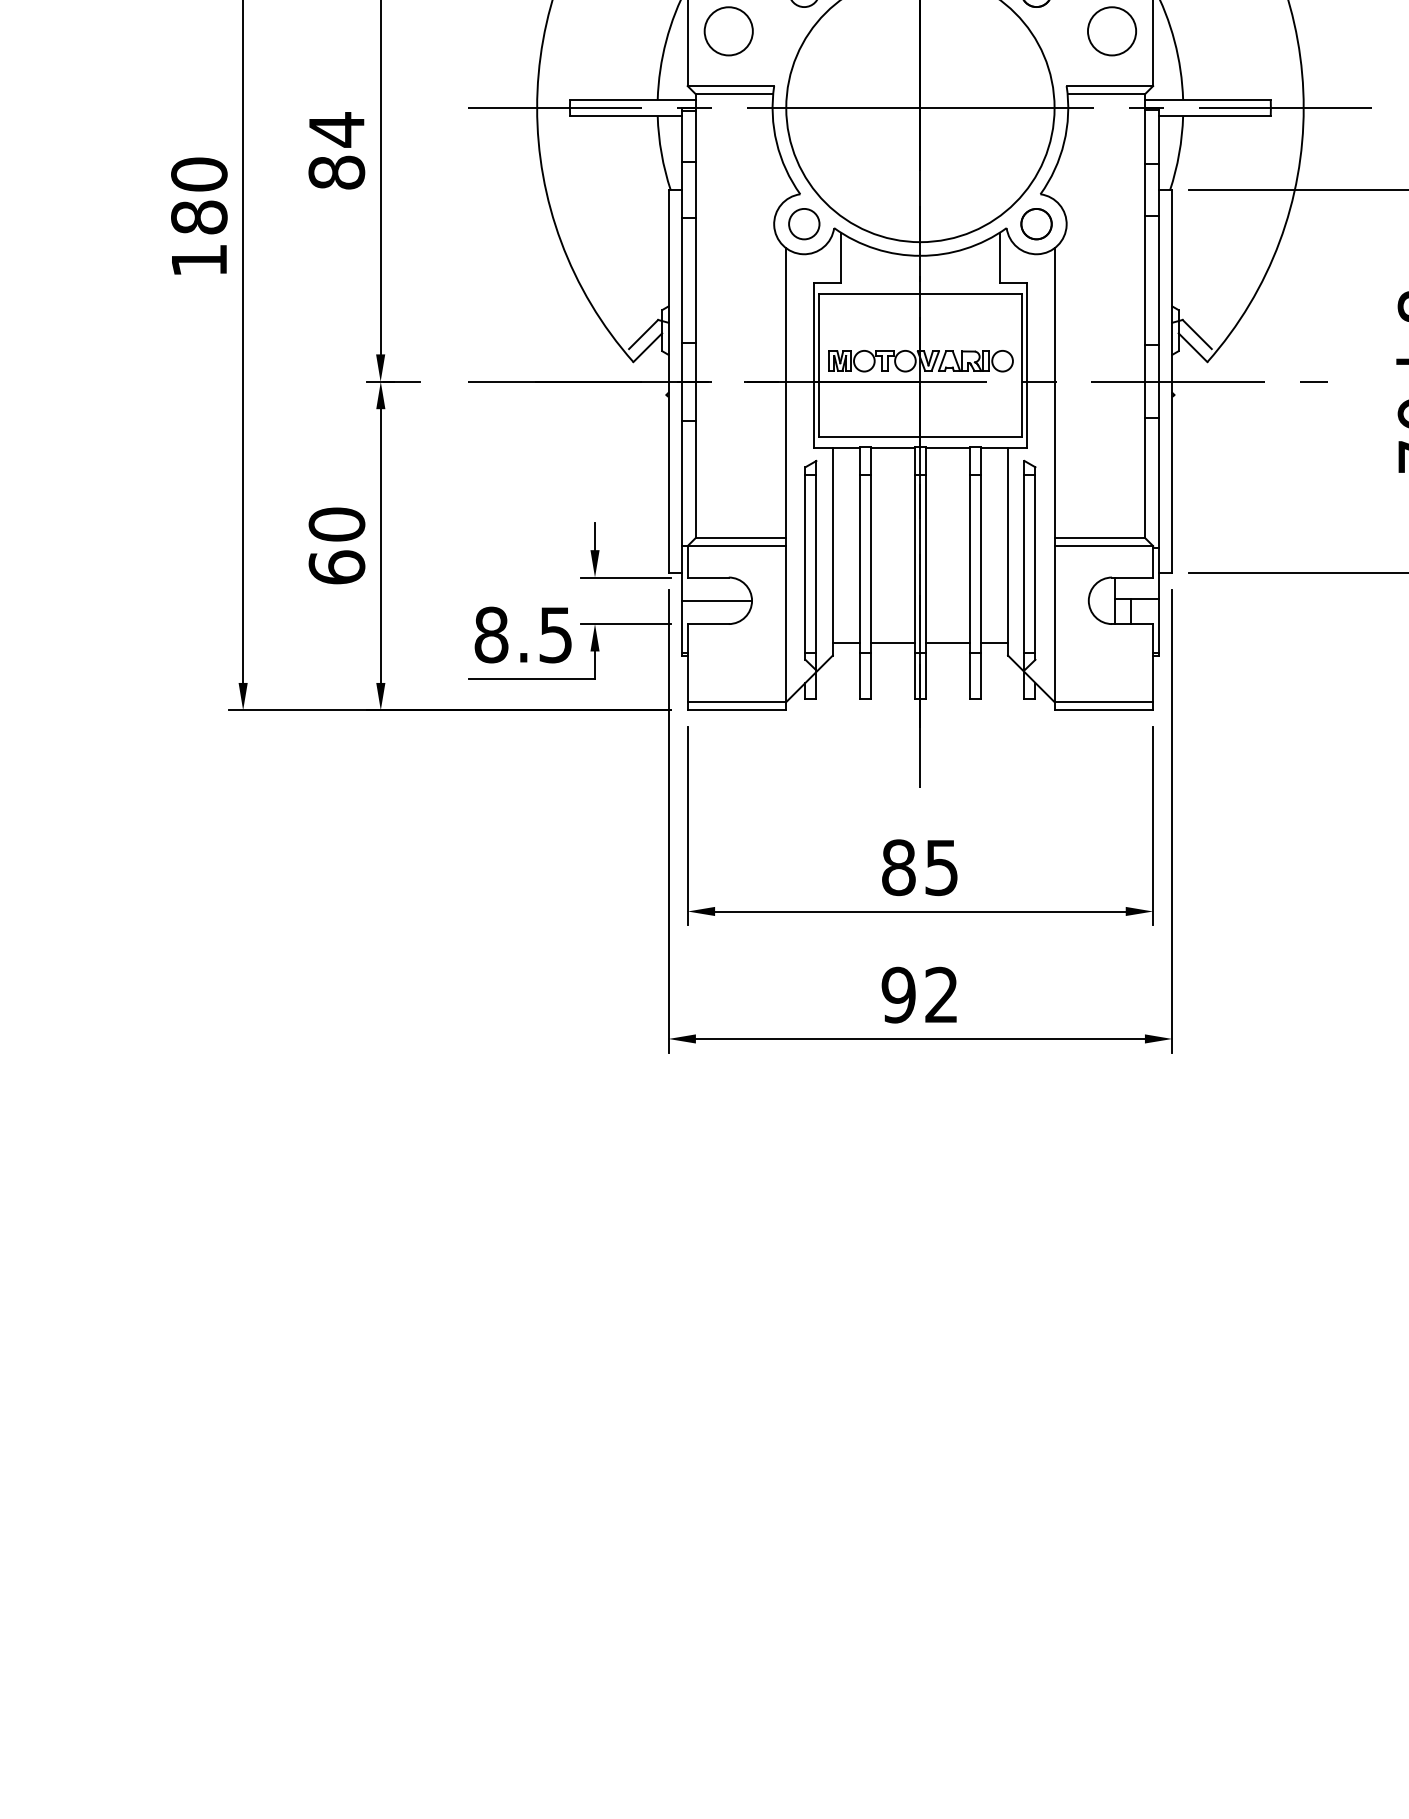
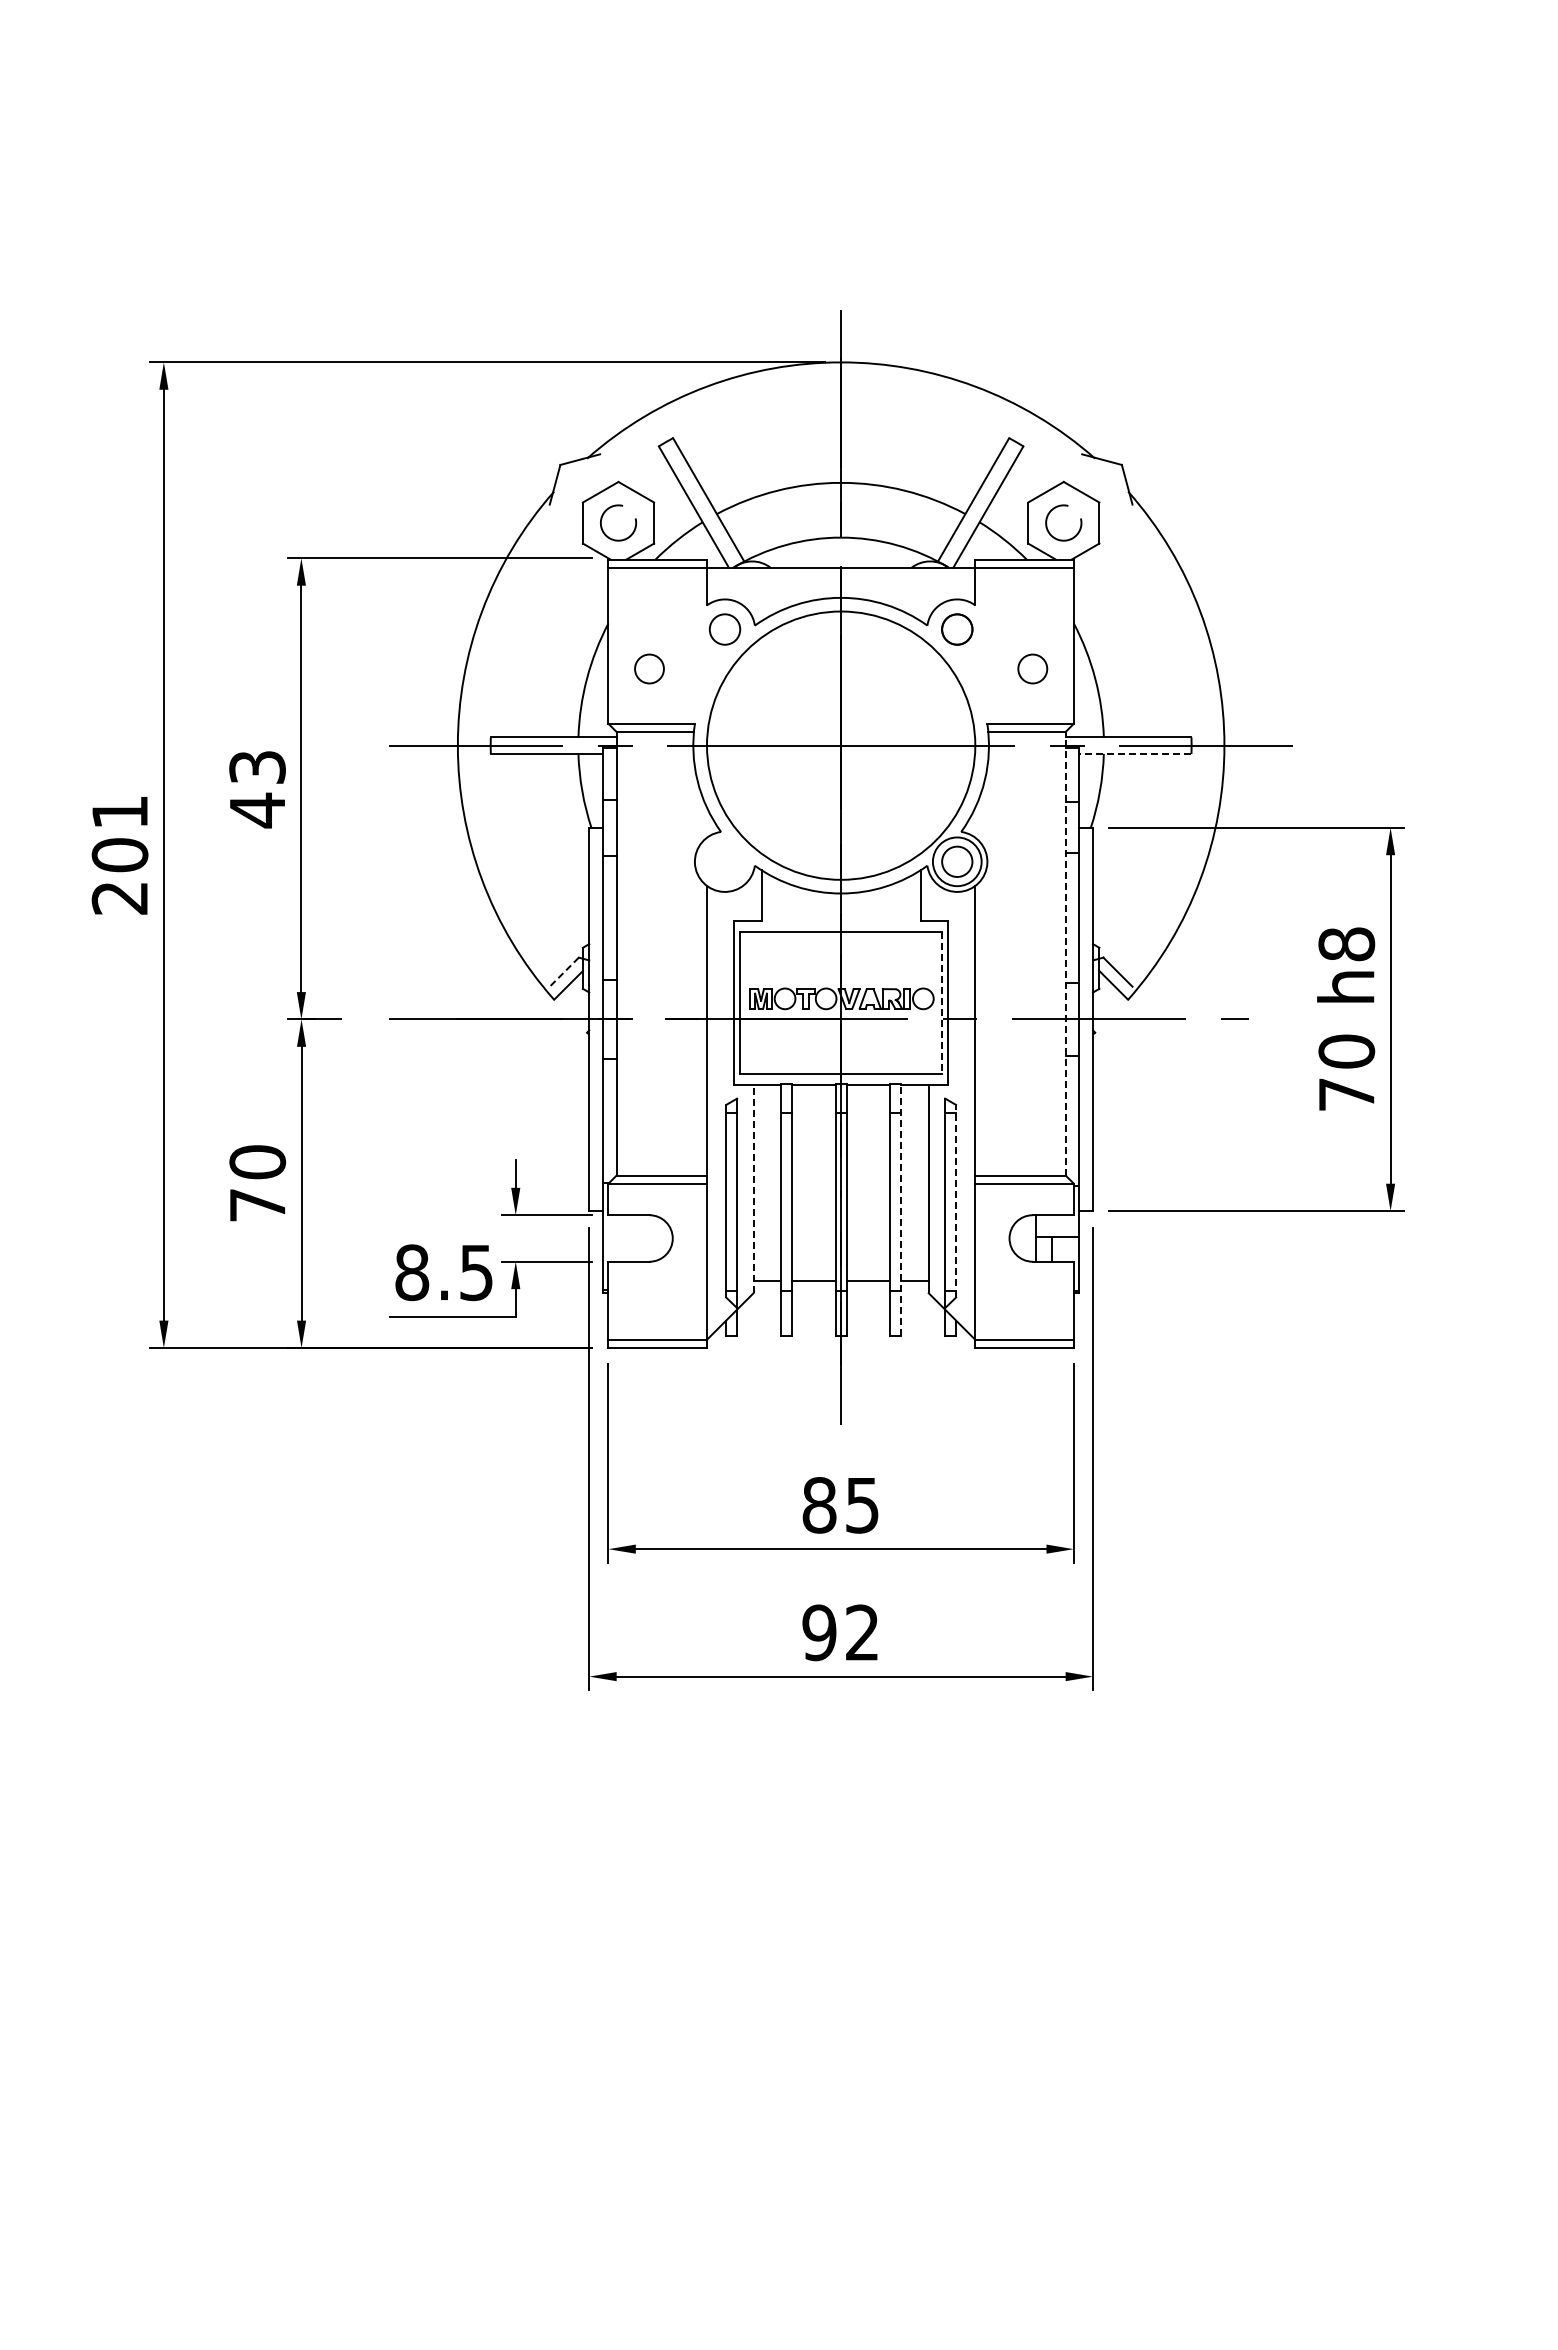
circle: (728, 30) -> (649, 668), size x0.6
circle: (1111, 30) -> (1032, 668), size x0.6
line: (1213, 115) -> (1134, 753), solid -> dashed
text: (336, 150) -> (257, 788), 84 -> 43
text: (198, 216) -> (119, 854), 180 -> 201
circle: (803, 223) -> (724, 861), removed
circle: (1036, 223) -> (957, 861), size x1.6
line: (1144, 315) -> (1065, 953), solid -> dashed
line: (643, 334) -> (564, 972), solid -> dashed
line: (1021, 365) -> (942, 1003), solid -> dashed
line: (832, 550) -> (753, 1188), solid -> dashed
line: (1035, 562) -> (956, 1200), solid -> dashed
text: (336, 566) -> (257, 1204), 60 -> 70
line: (980, 572) -> (901, 1210), solid -> dashed
line: (716, 600) -> (637, 1238), removed

